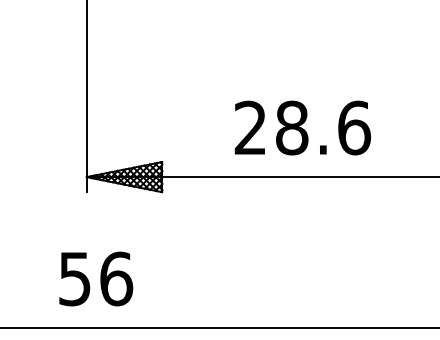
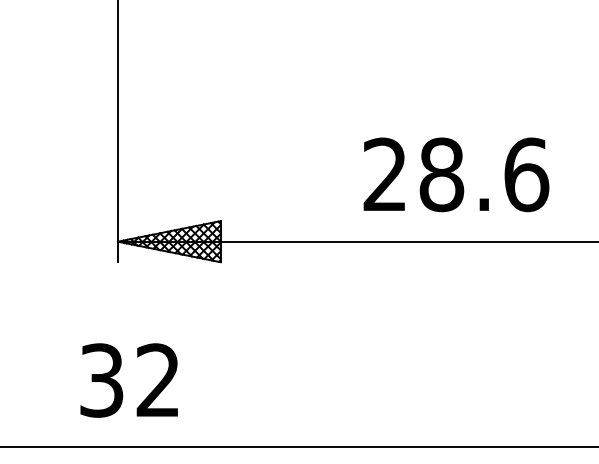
text: (302, 127) -> (456, 174), moved
text: (95, 278) -> (130, 380), 56 -> 32

